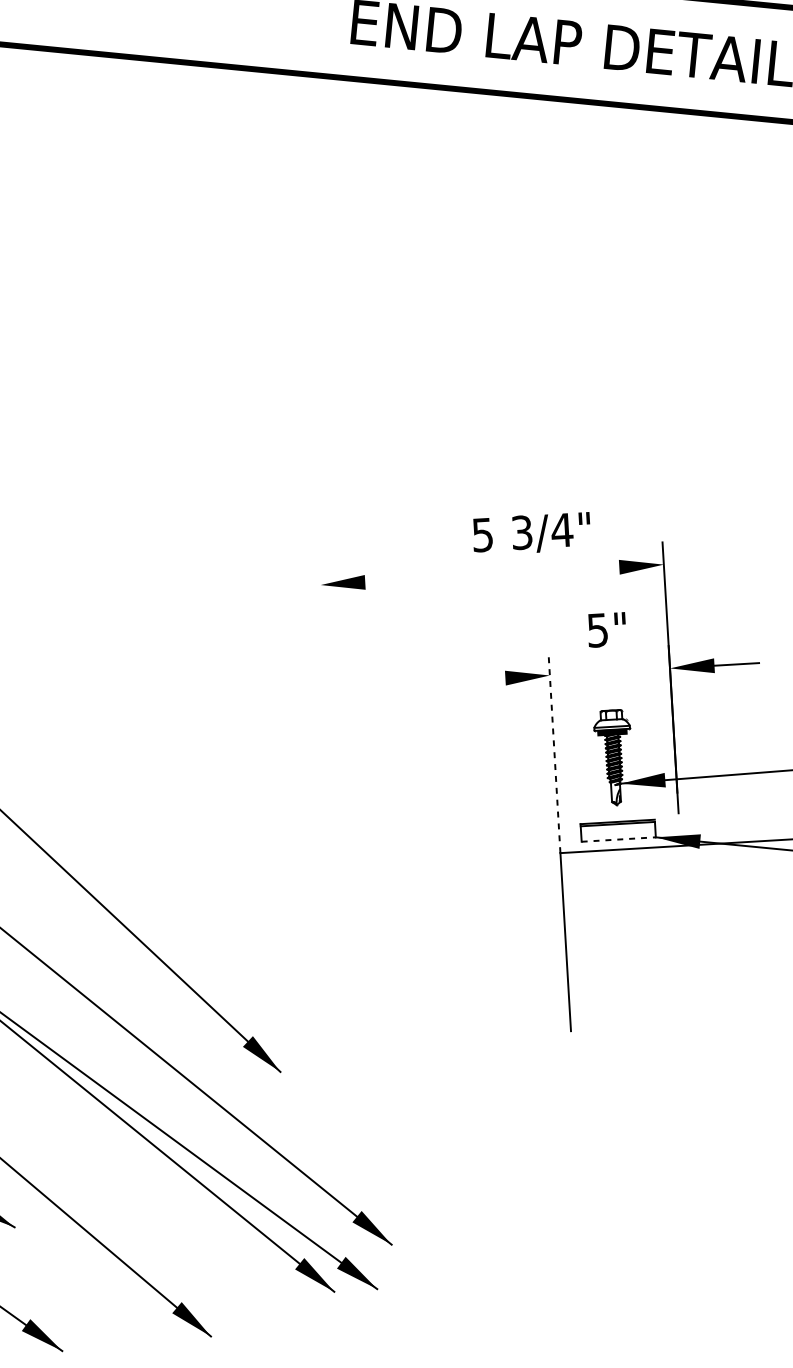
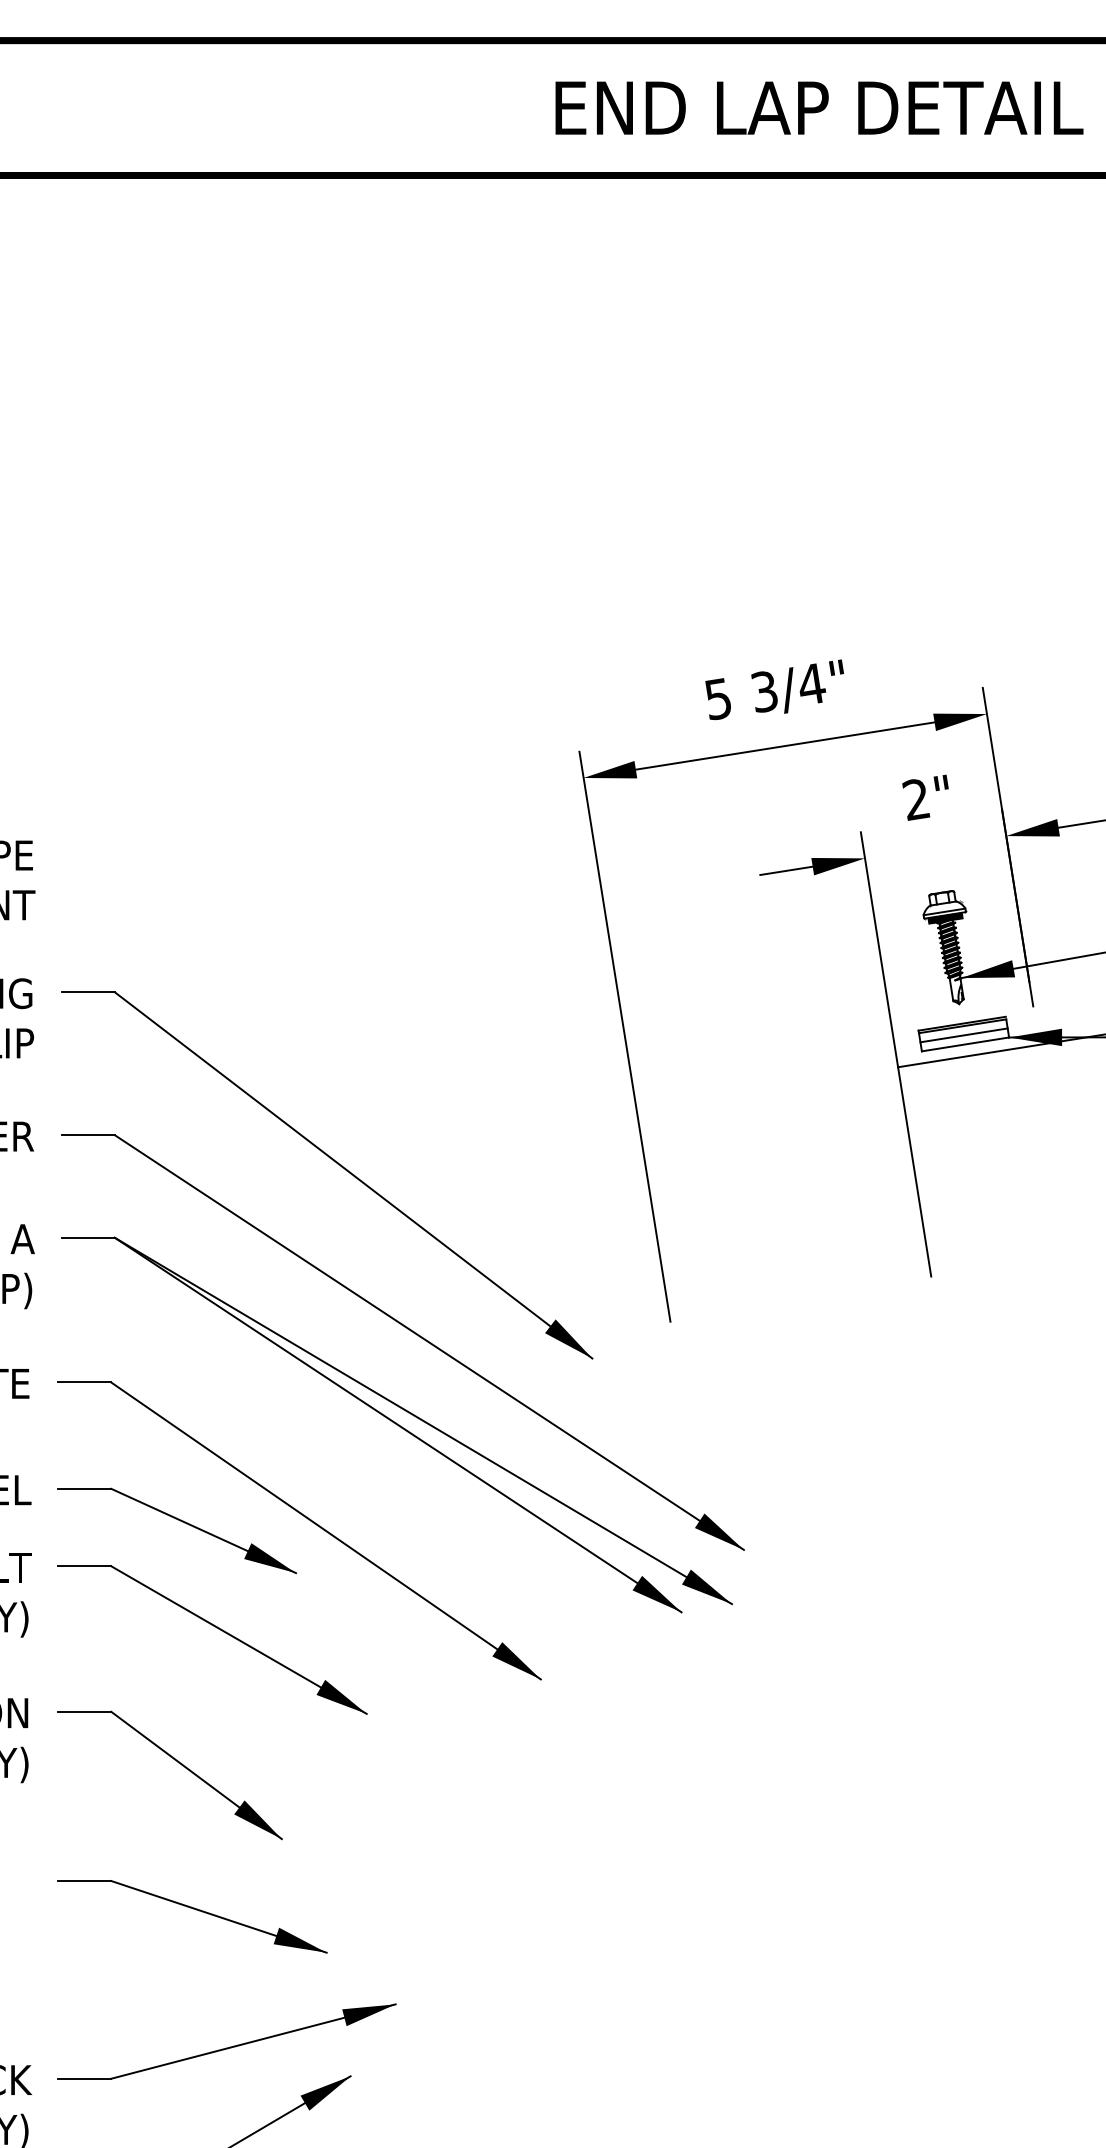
text: (530, 531) -> (774, 689), moved
line: (491, 574) -> (784, 745), added
text: (597, 630) -> (916, 799), 5" -> 2"
line: (483, 679) -> (786, 870), added
line: (554, 752) -> (879, 949), dashed -> solid
line: (333, 804) -> (624, 1036), added
line: (617, 831) -> (963, 1035), added
line: (618, 839) -> (965, 1044), dashed -> solid

